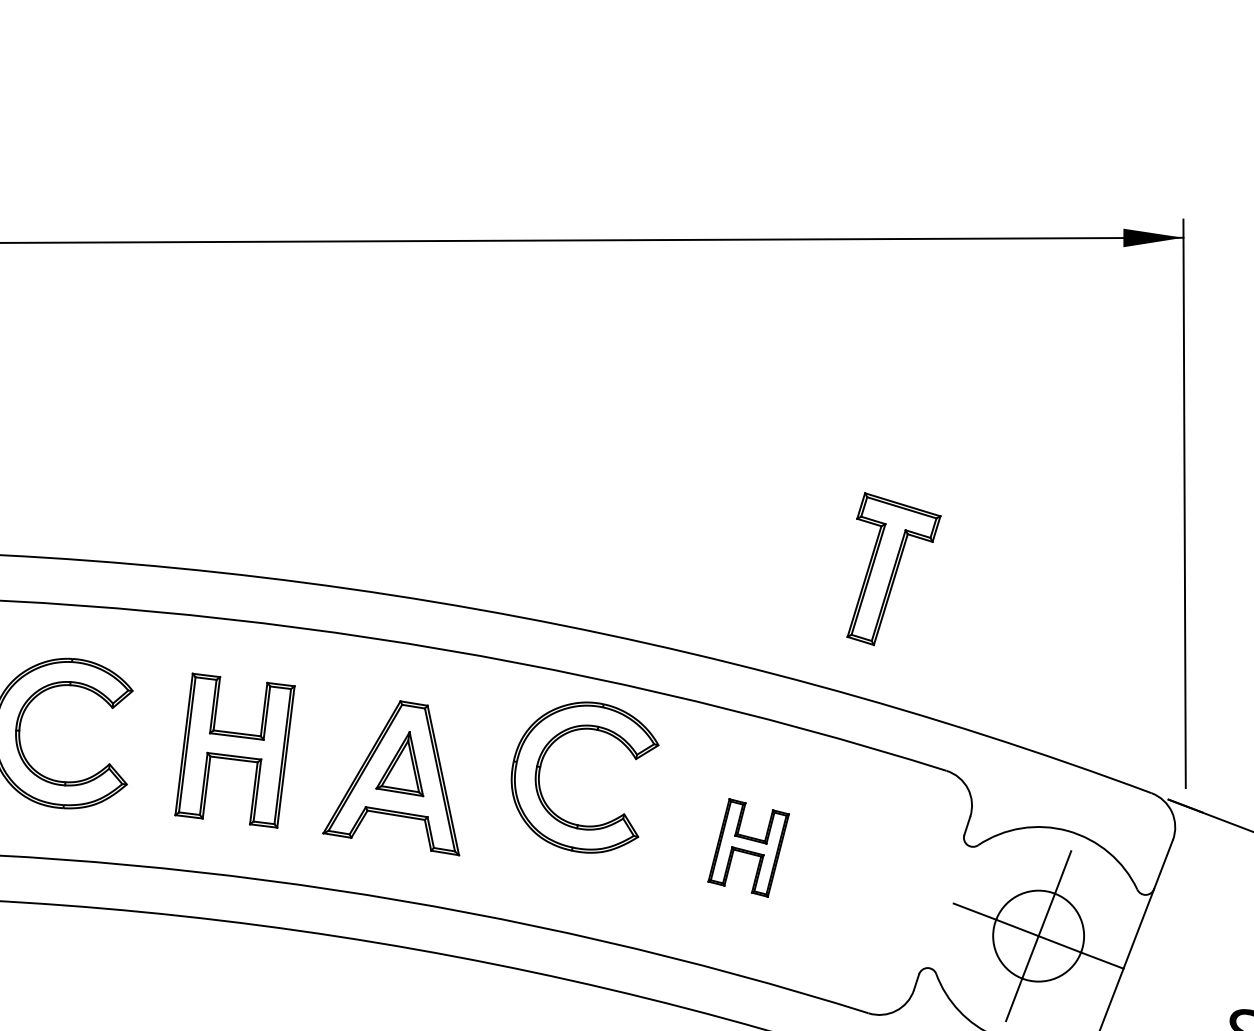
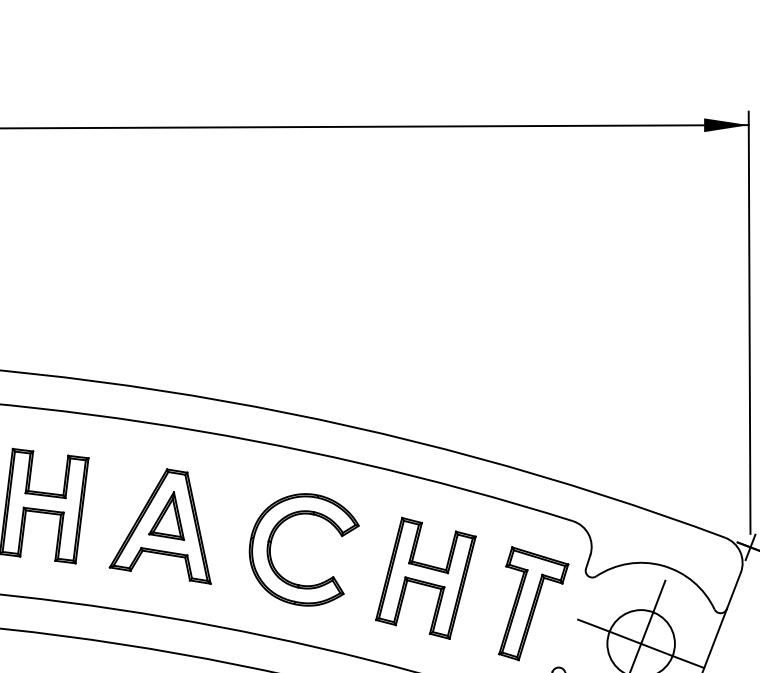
part: (893, 569) -> (533, 604), moved
part: (541, 767) -> (271, 542), moved
line: (1185, 806) -> (750, 547), added
part: (748, 847) -> (425, 578), size x1.67

